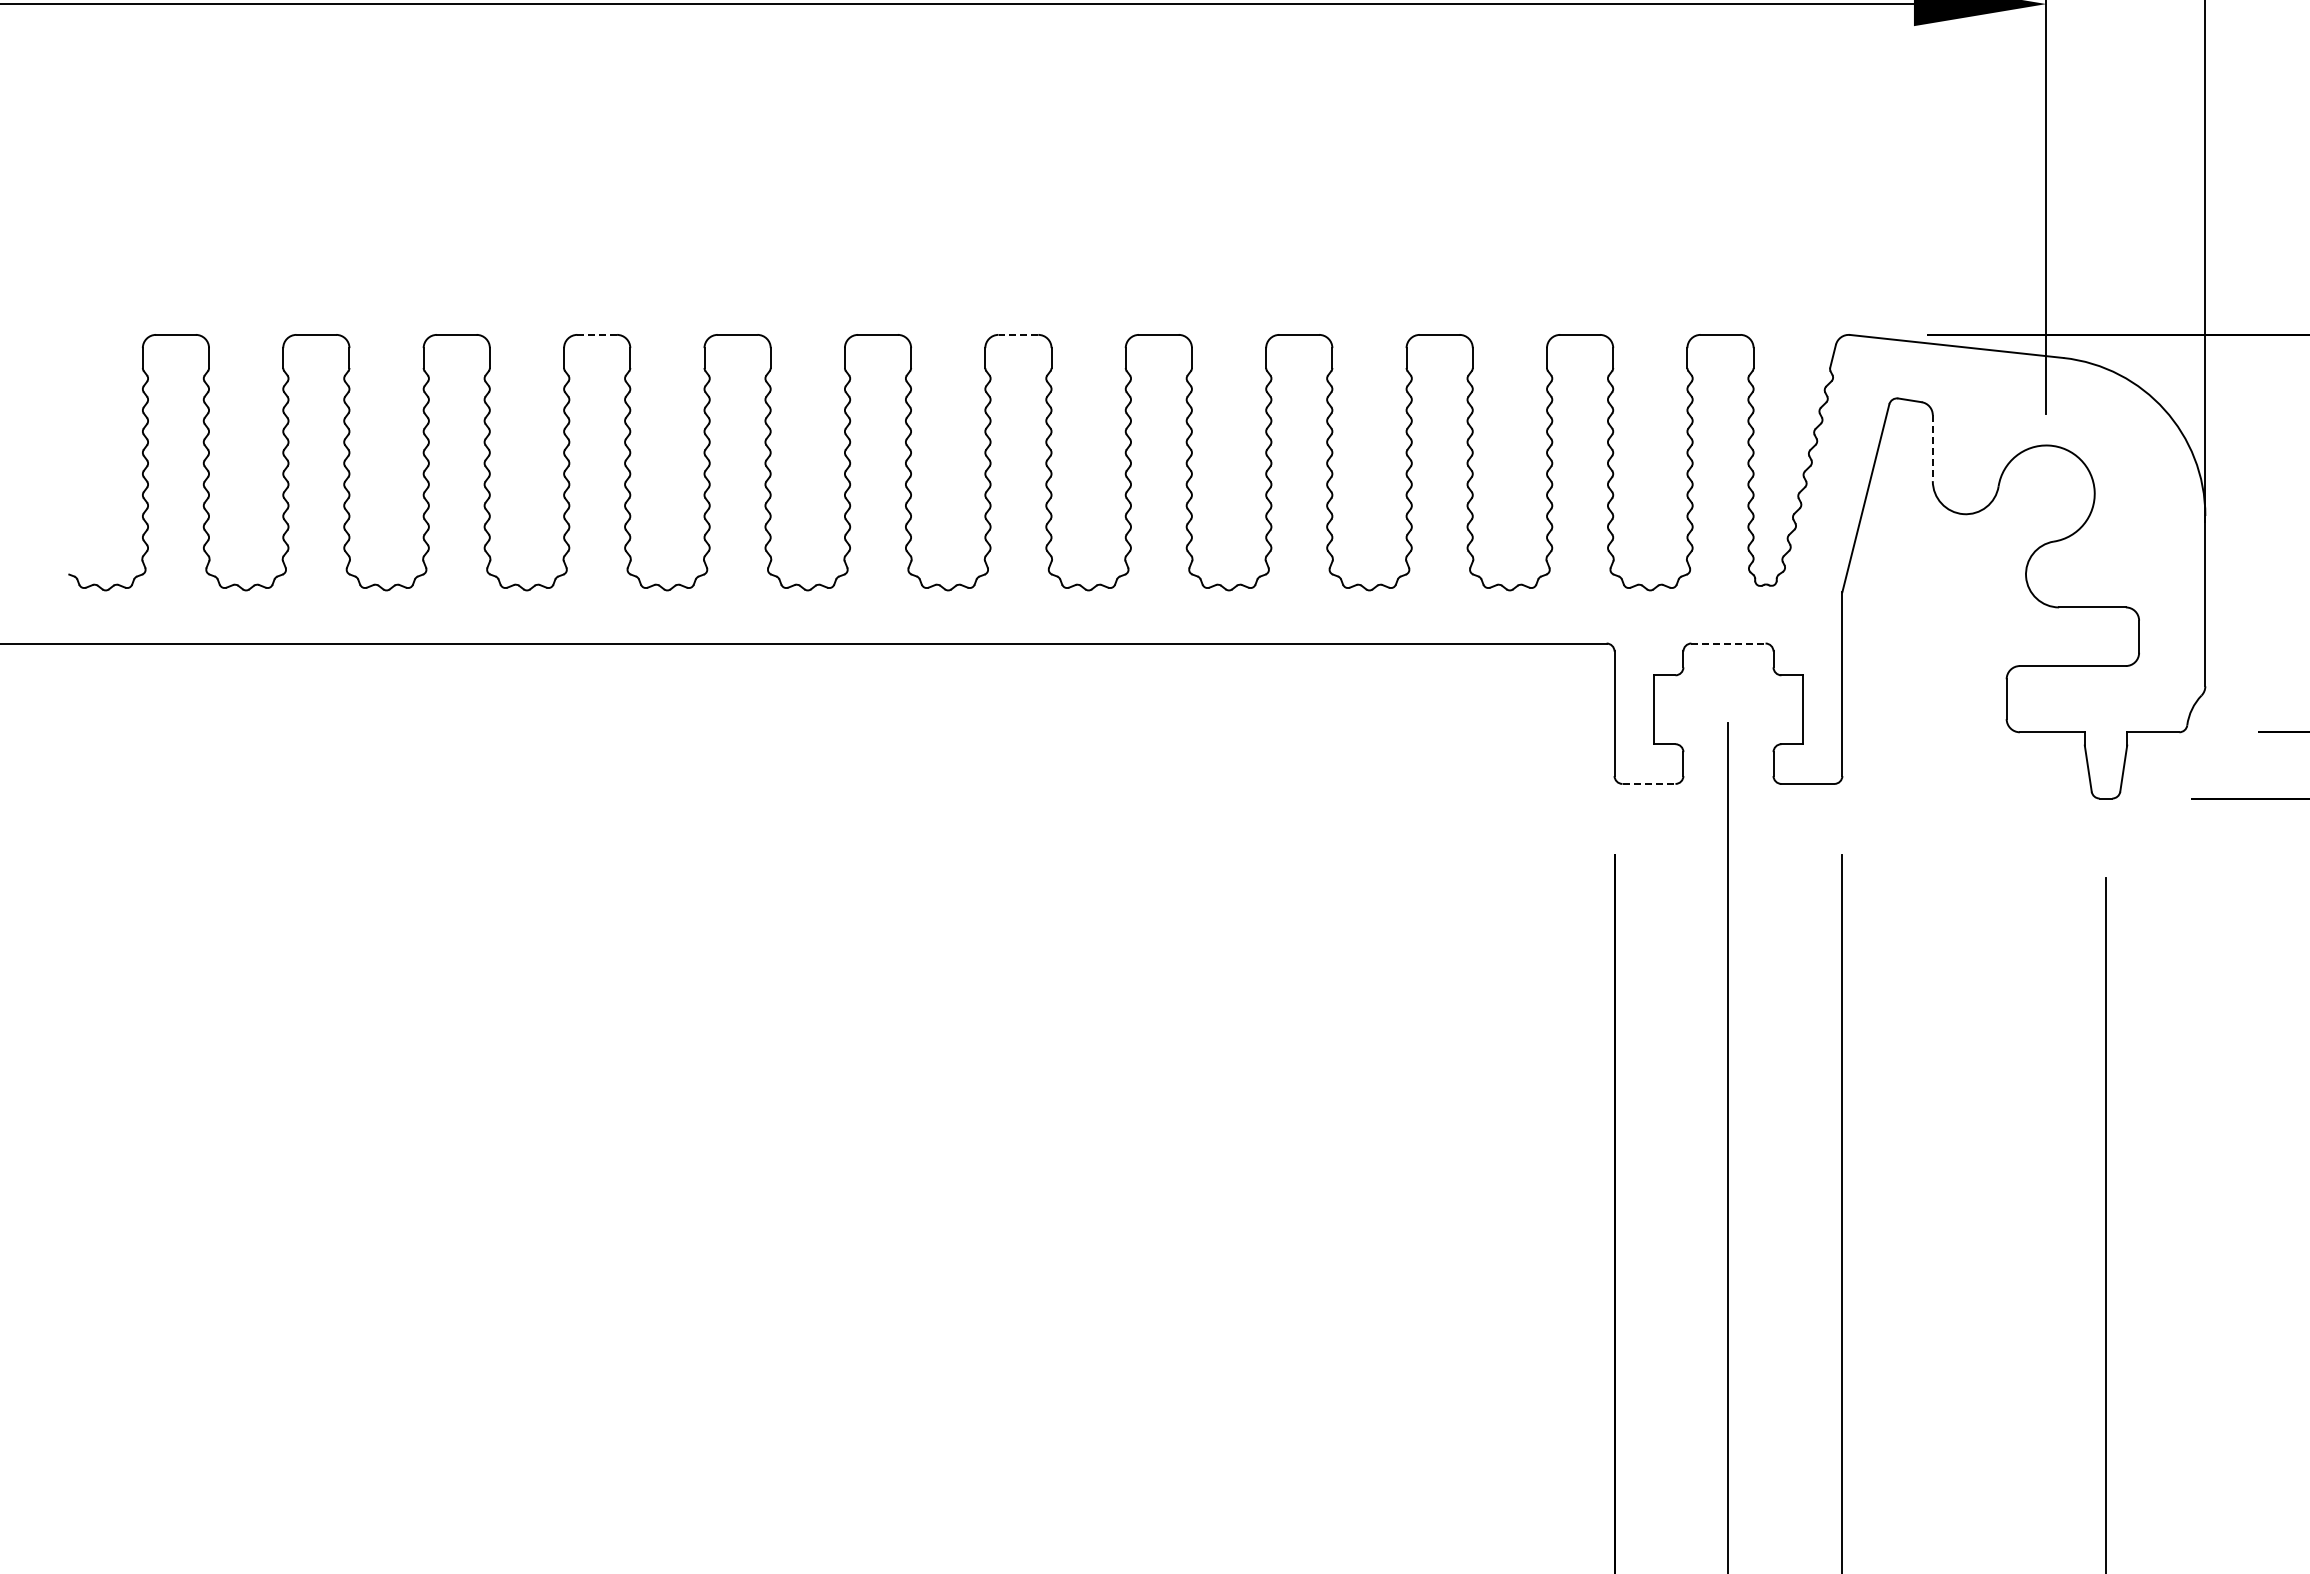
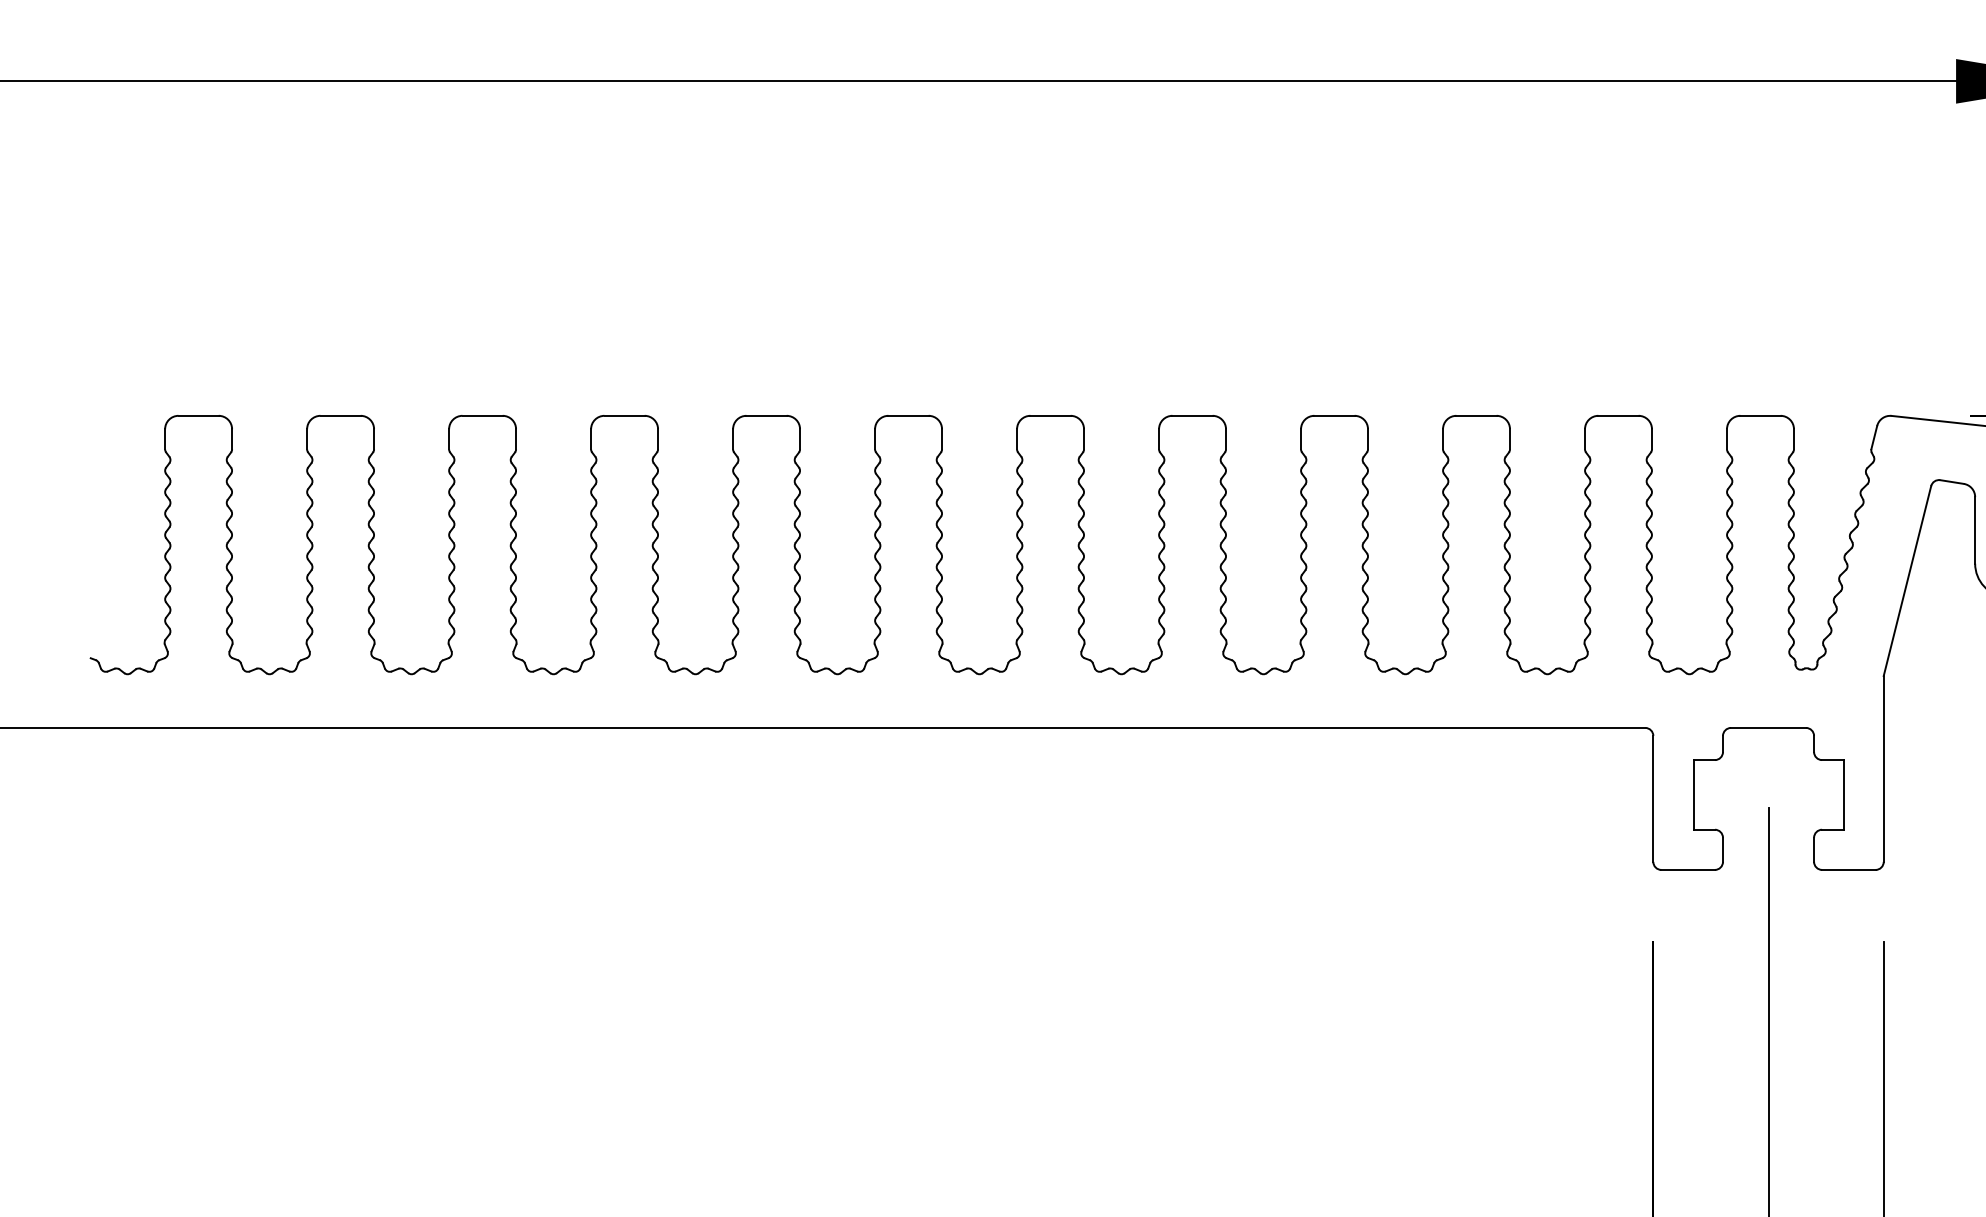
line: (597, 334) -> (624, 415), dashed -> solid
line: (1018, 334) -> (1050, 415), dashed -> solid
line: (1932, 448) -> (1974, 530), dashed -> solid
line: (1728, 643) -> (1768, 727), dashed -> solid
line: (1649, 783) -> (1688, 869), dashed -> solid

